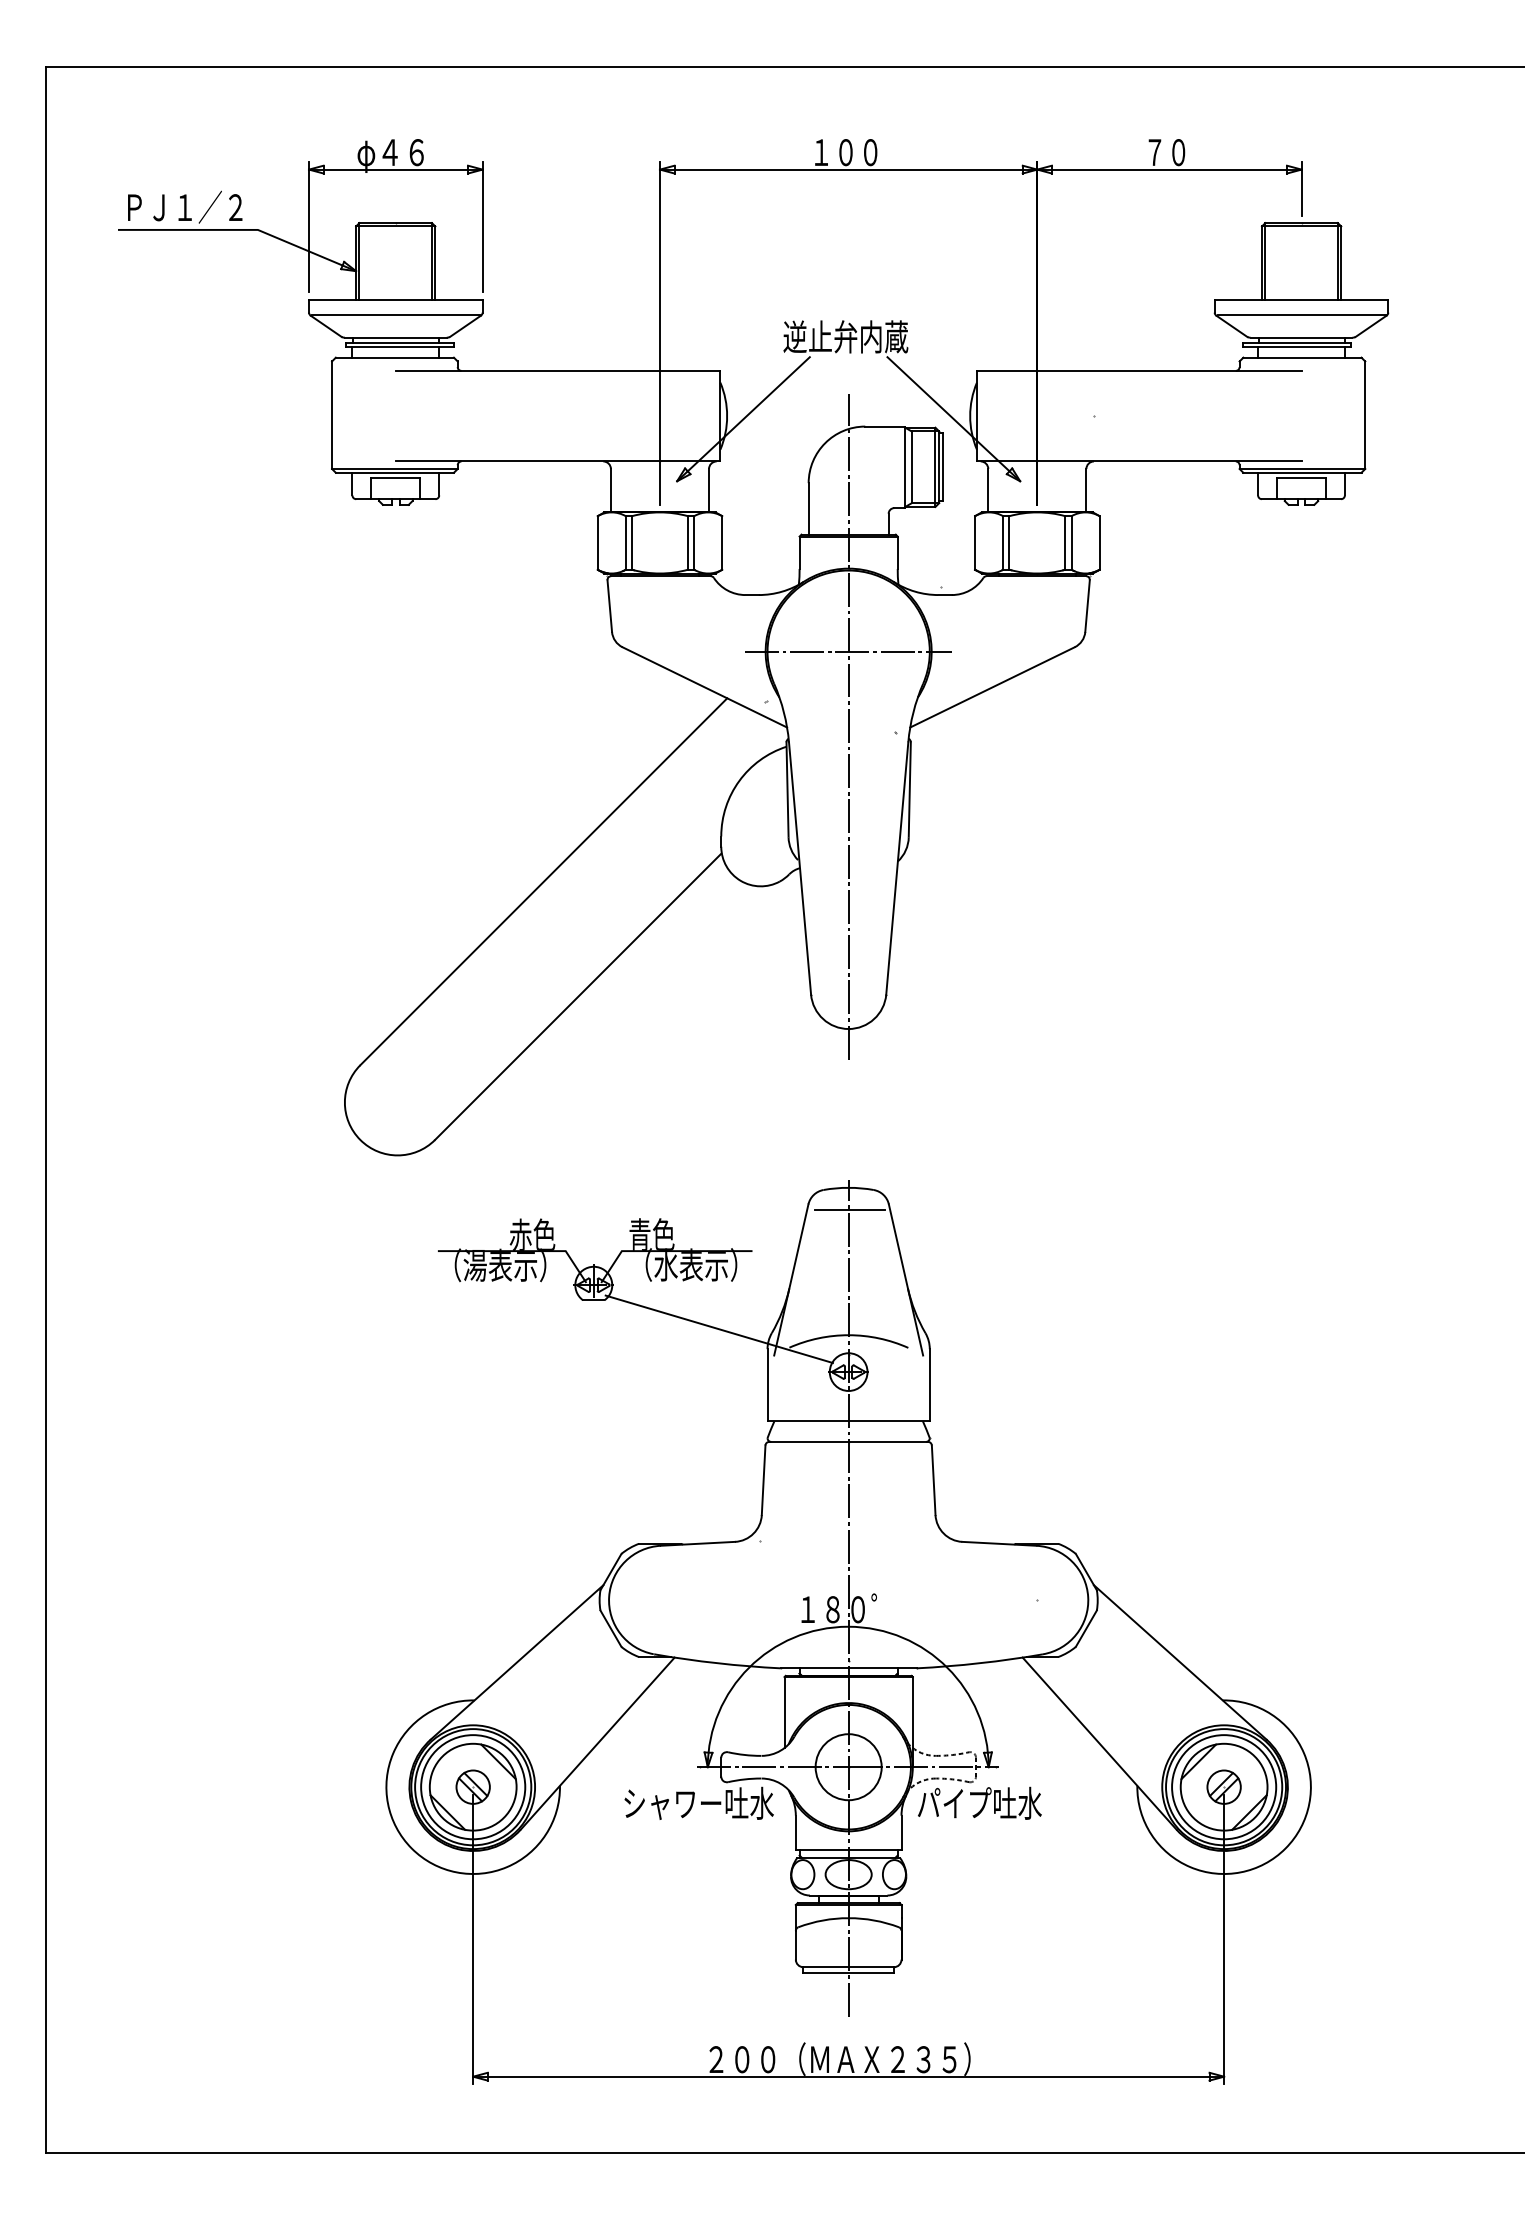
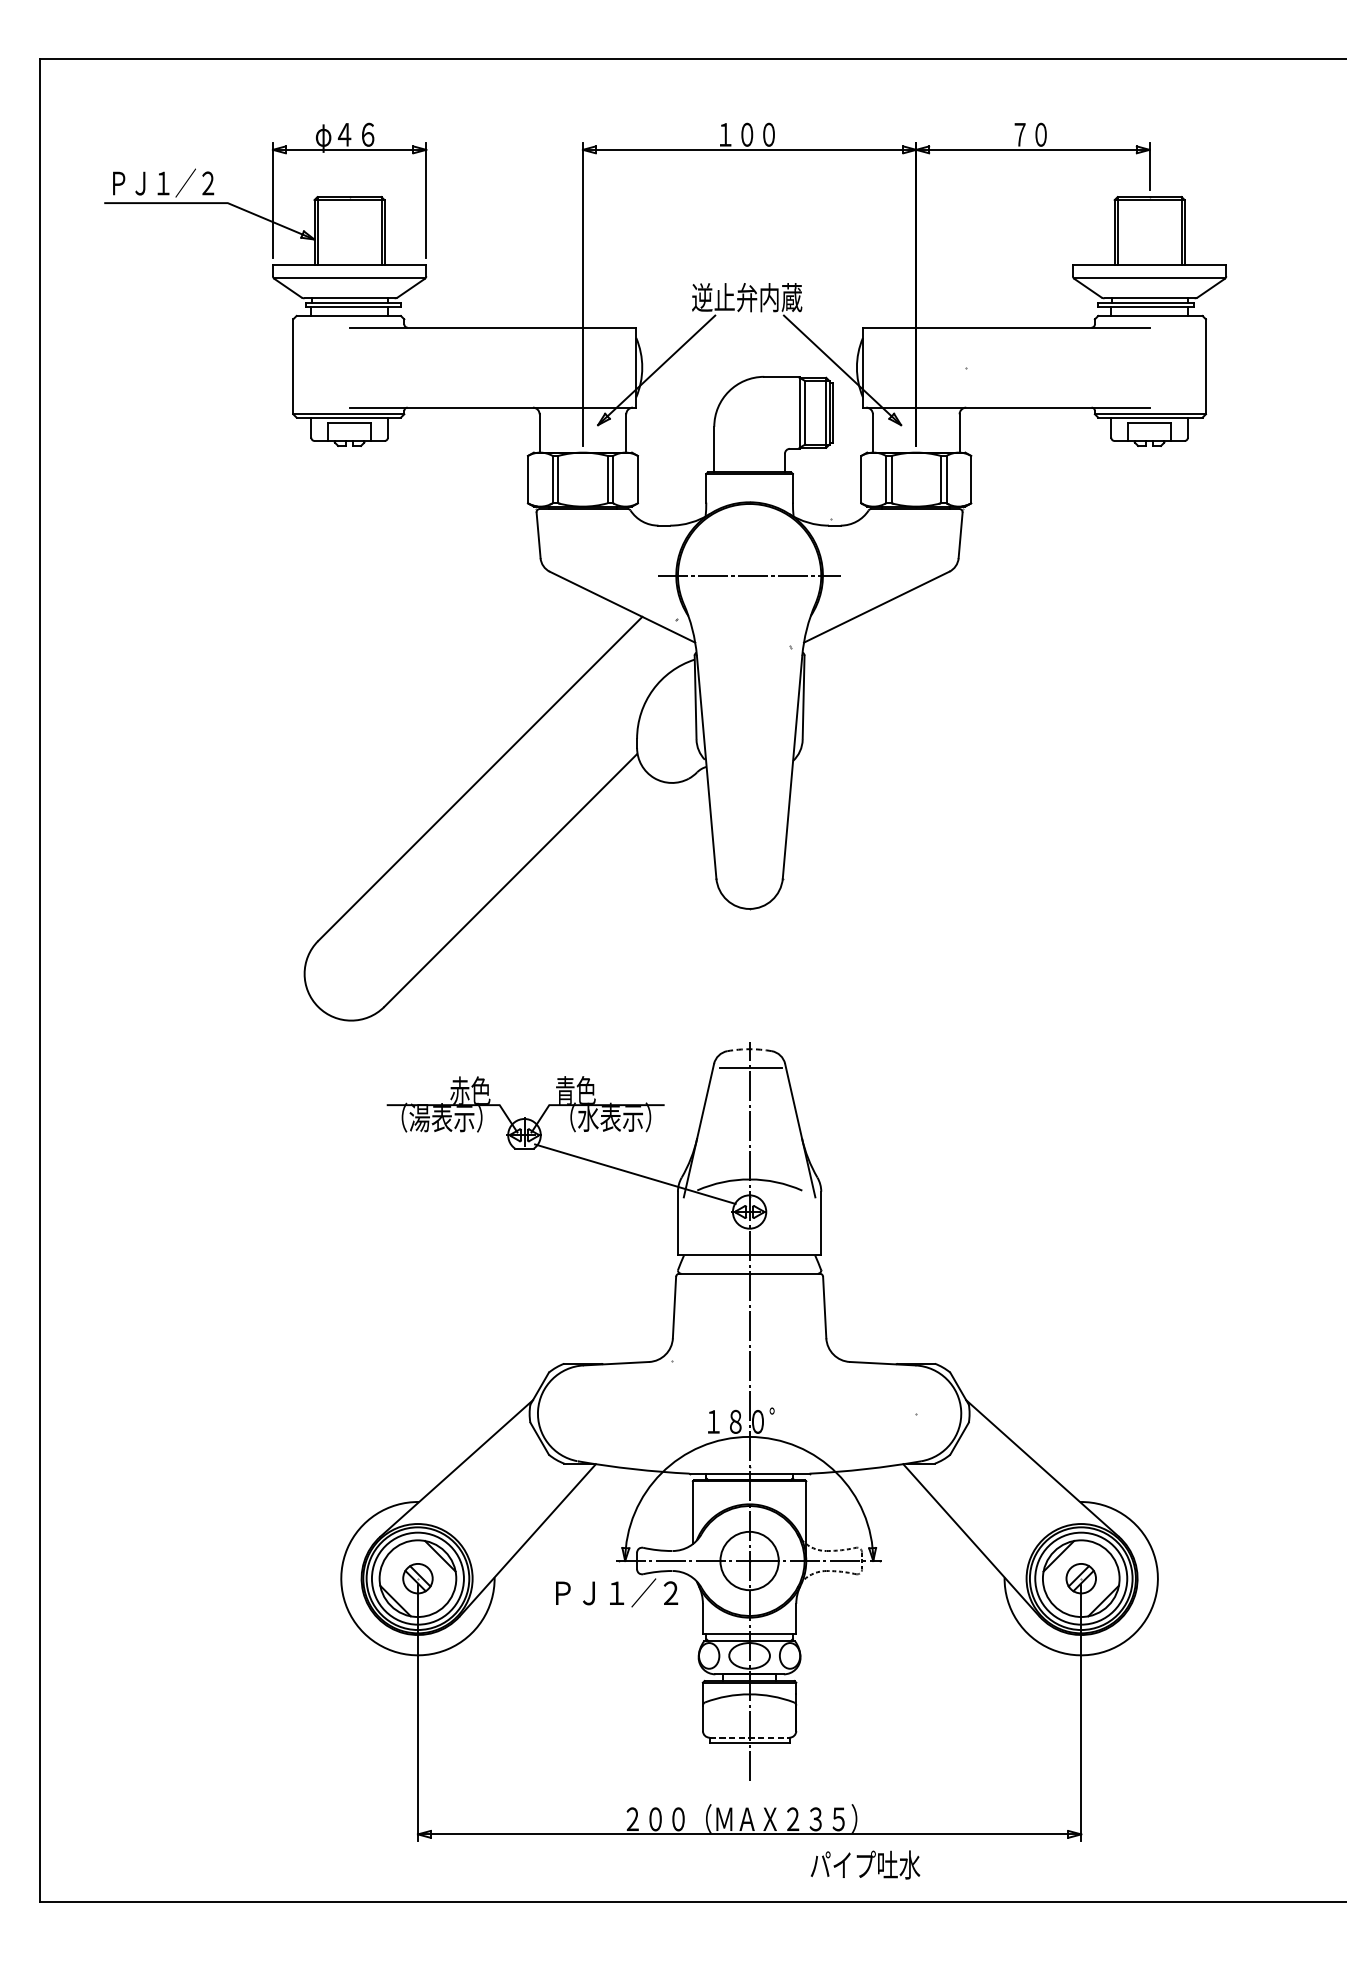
line: (848, 726) -> (749, 641), removed
arc: (848, 1187) -> (749, 1048), solid -> dashed
text: (698, 1802) -> (616, 1592), シャワー吐水 -> ＰＪ１／２
text: (979, 1802) -> (865, 1864), moved
line: (849, 1967) -> (750, 1737), solid -> dashed

